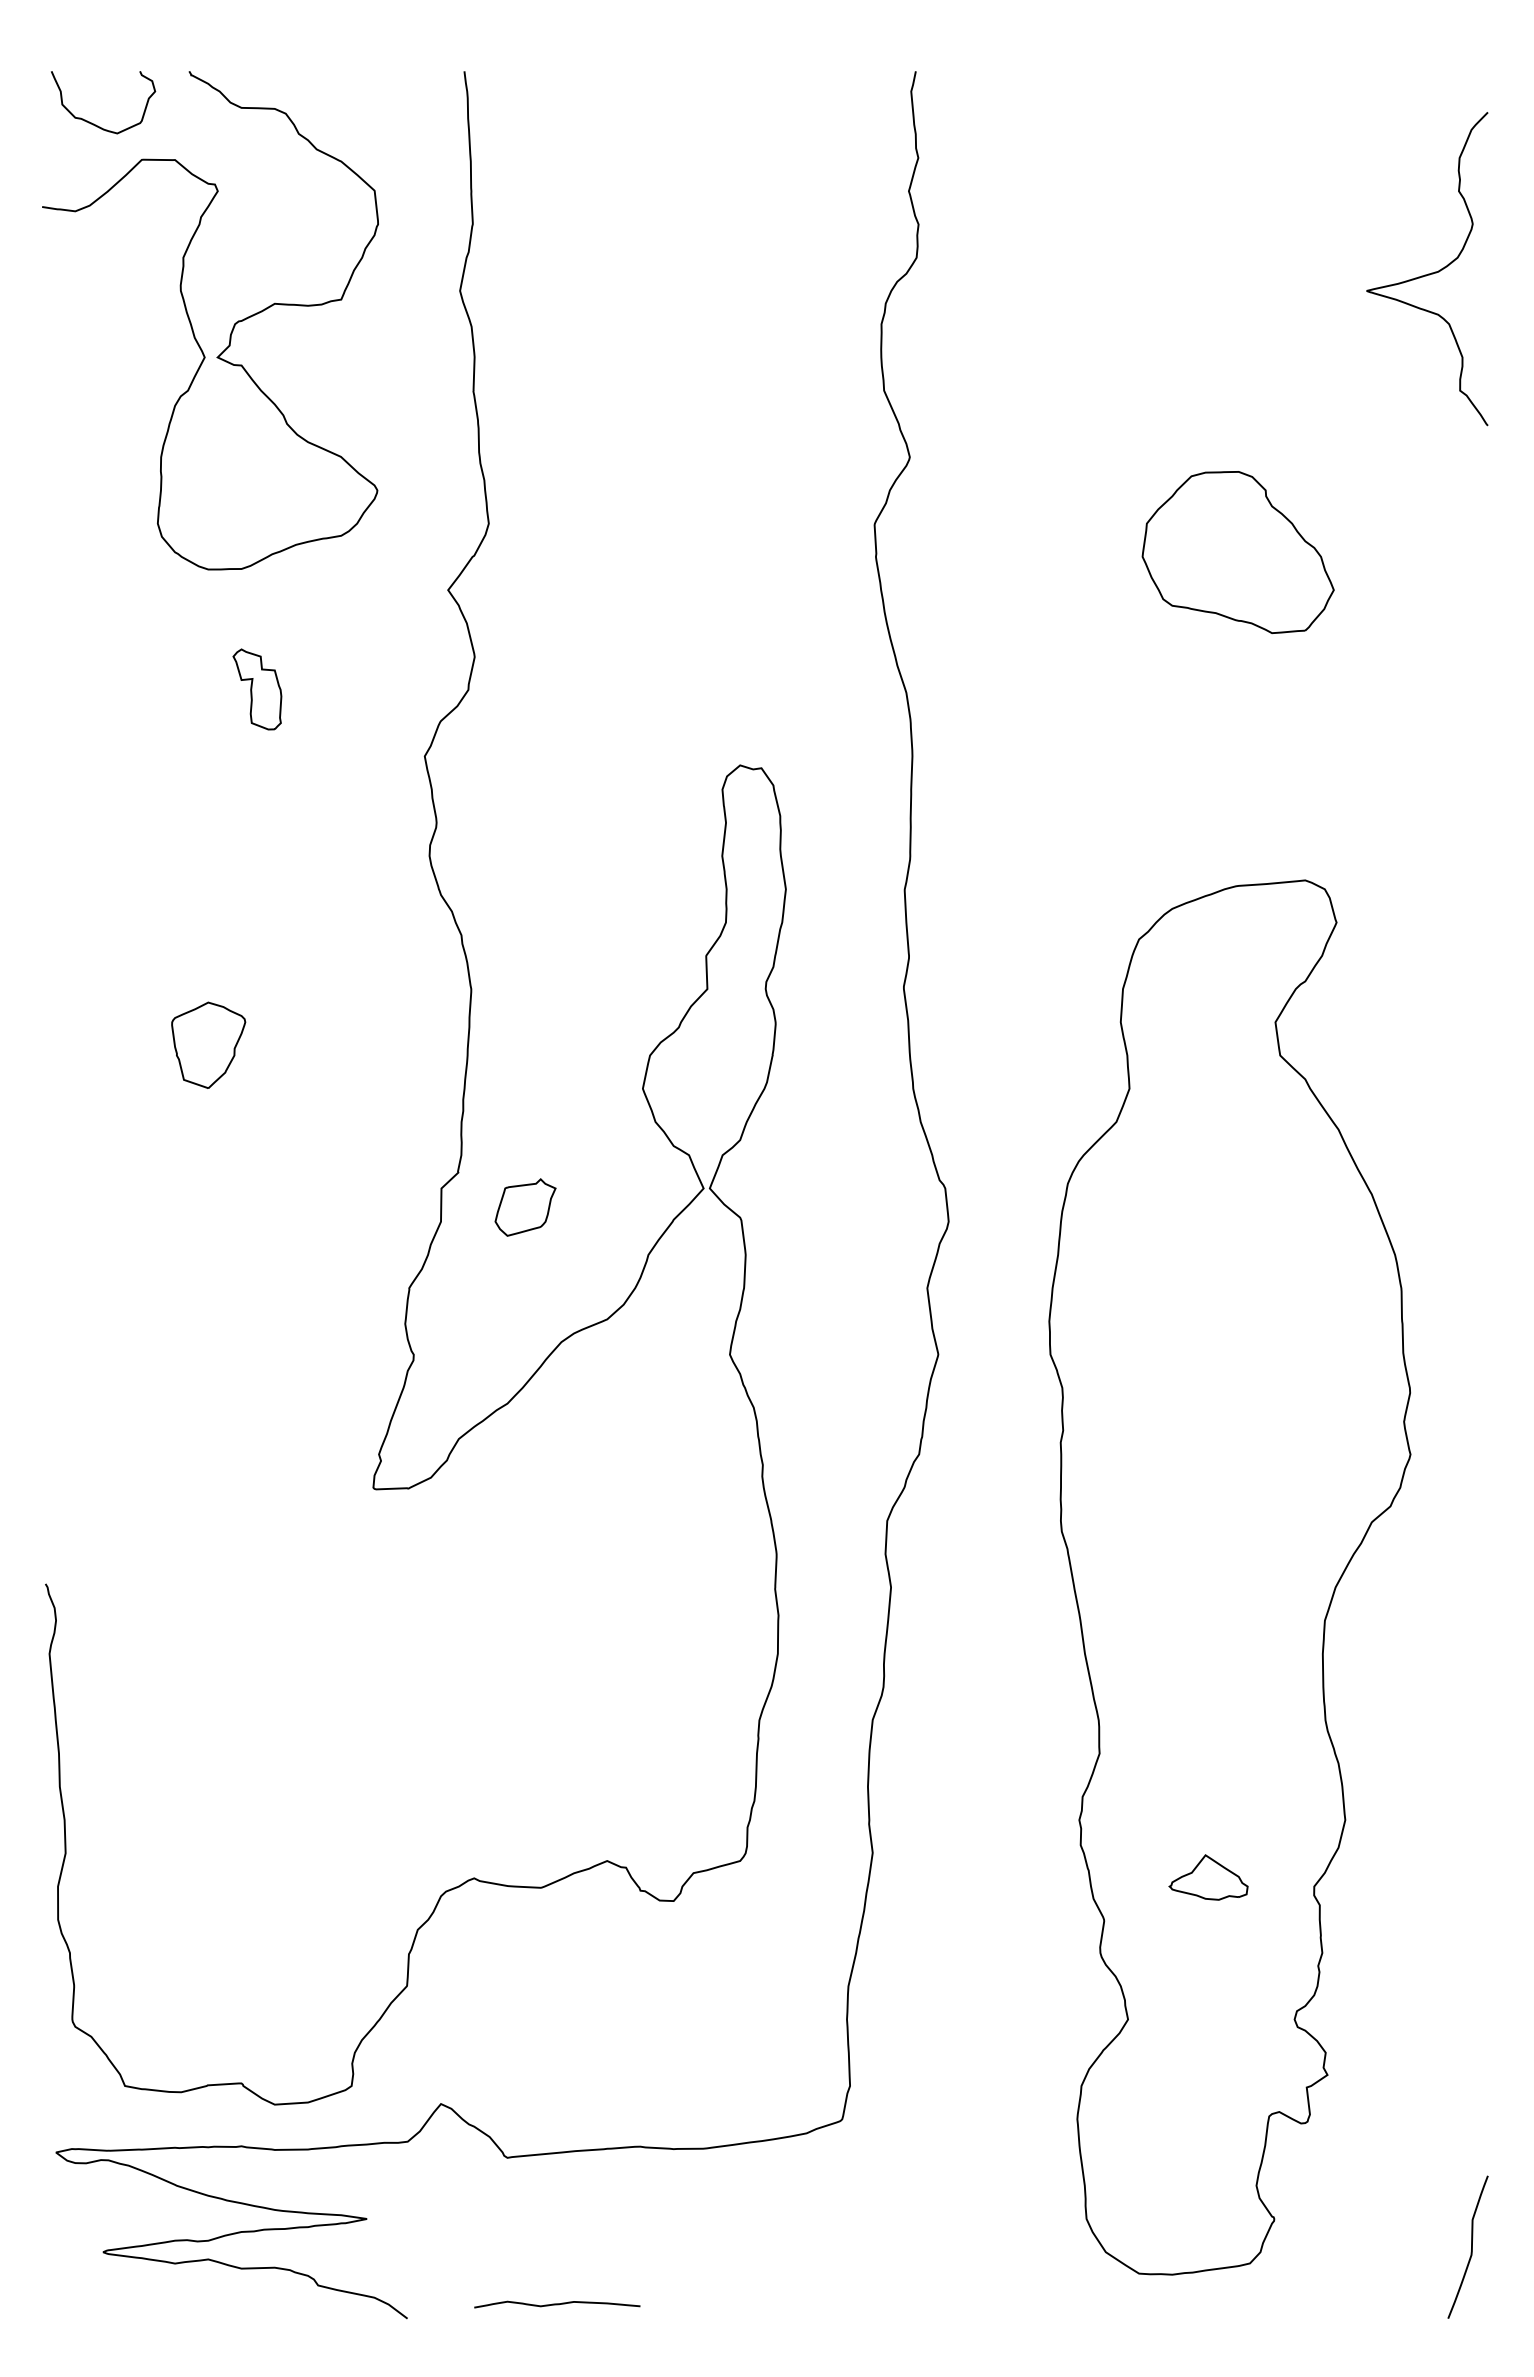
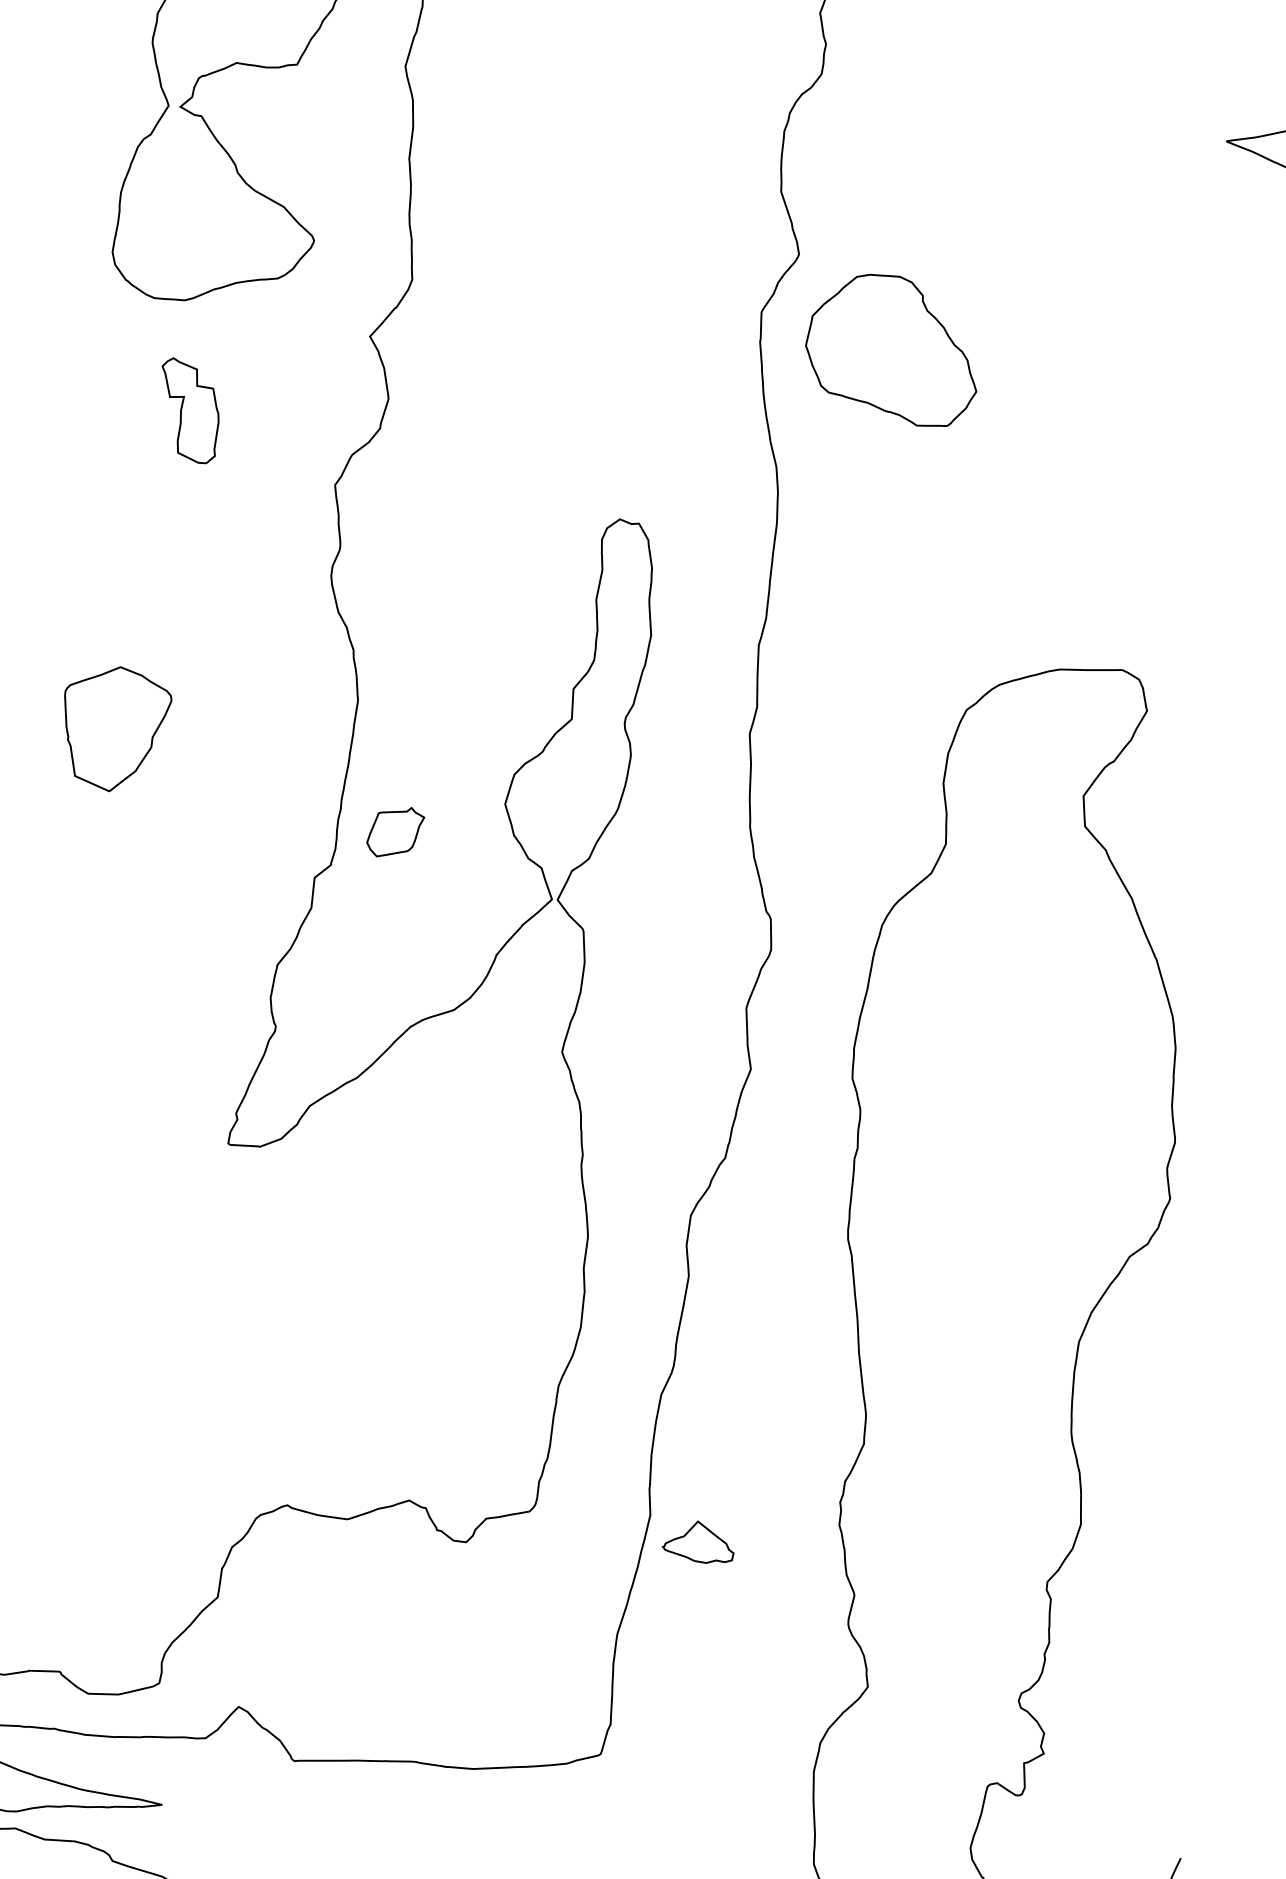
part: (1237, 552) -> (892, 349), moved
part: (257, 689) -> (189, 410), size x1.4
part: (208, 1044) -> (115, 728), size x1.6
part: (525, 1207) -> (395, 832), moved
part: (1208, 1877) -> (698, 1541), moved

